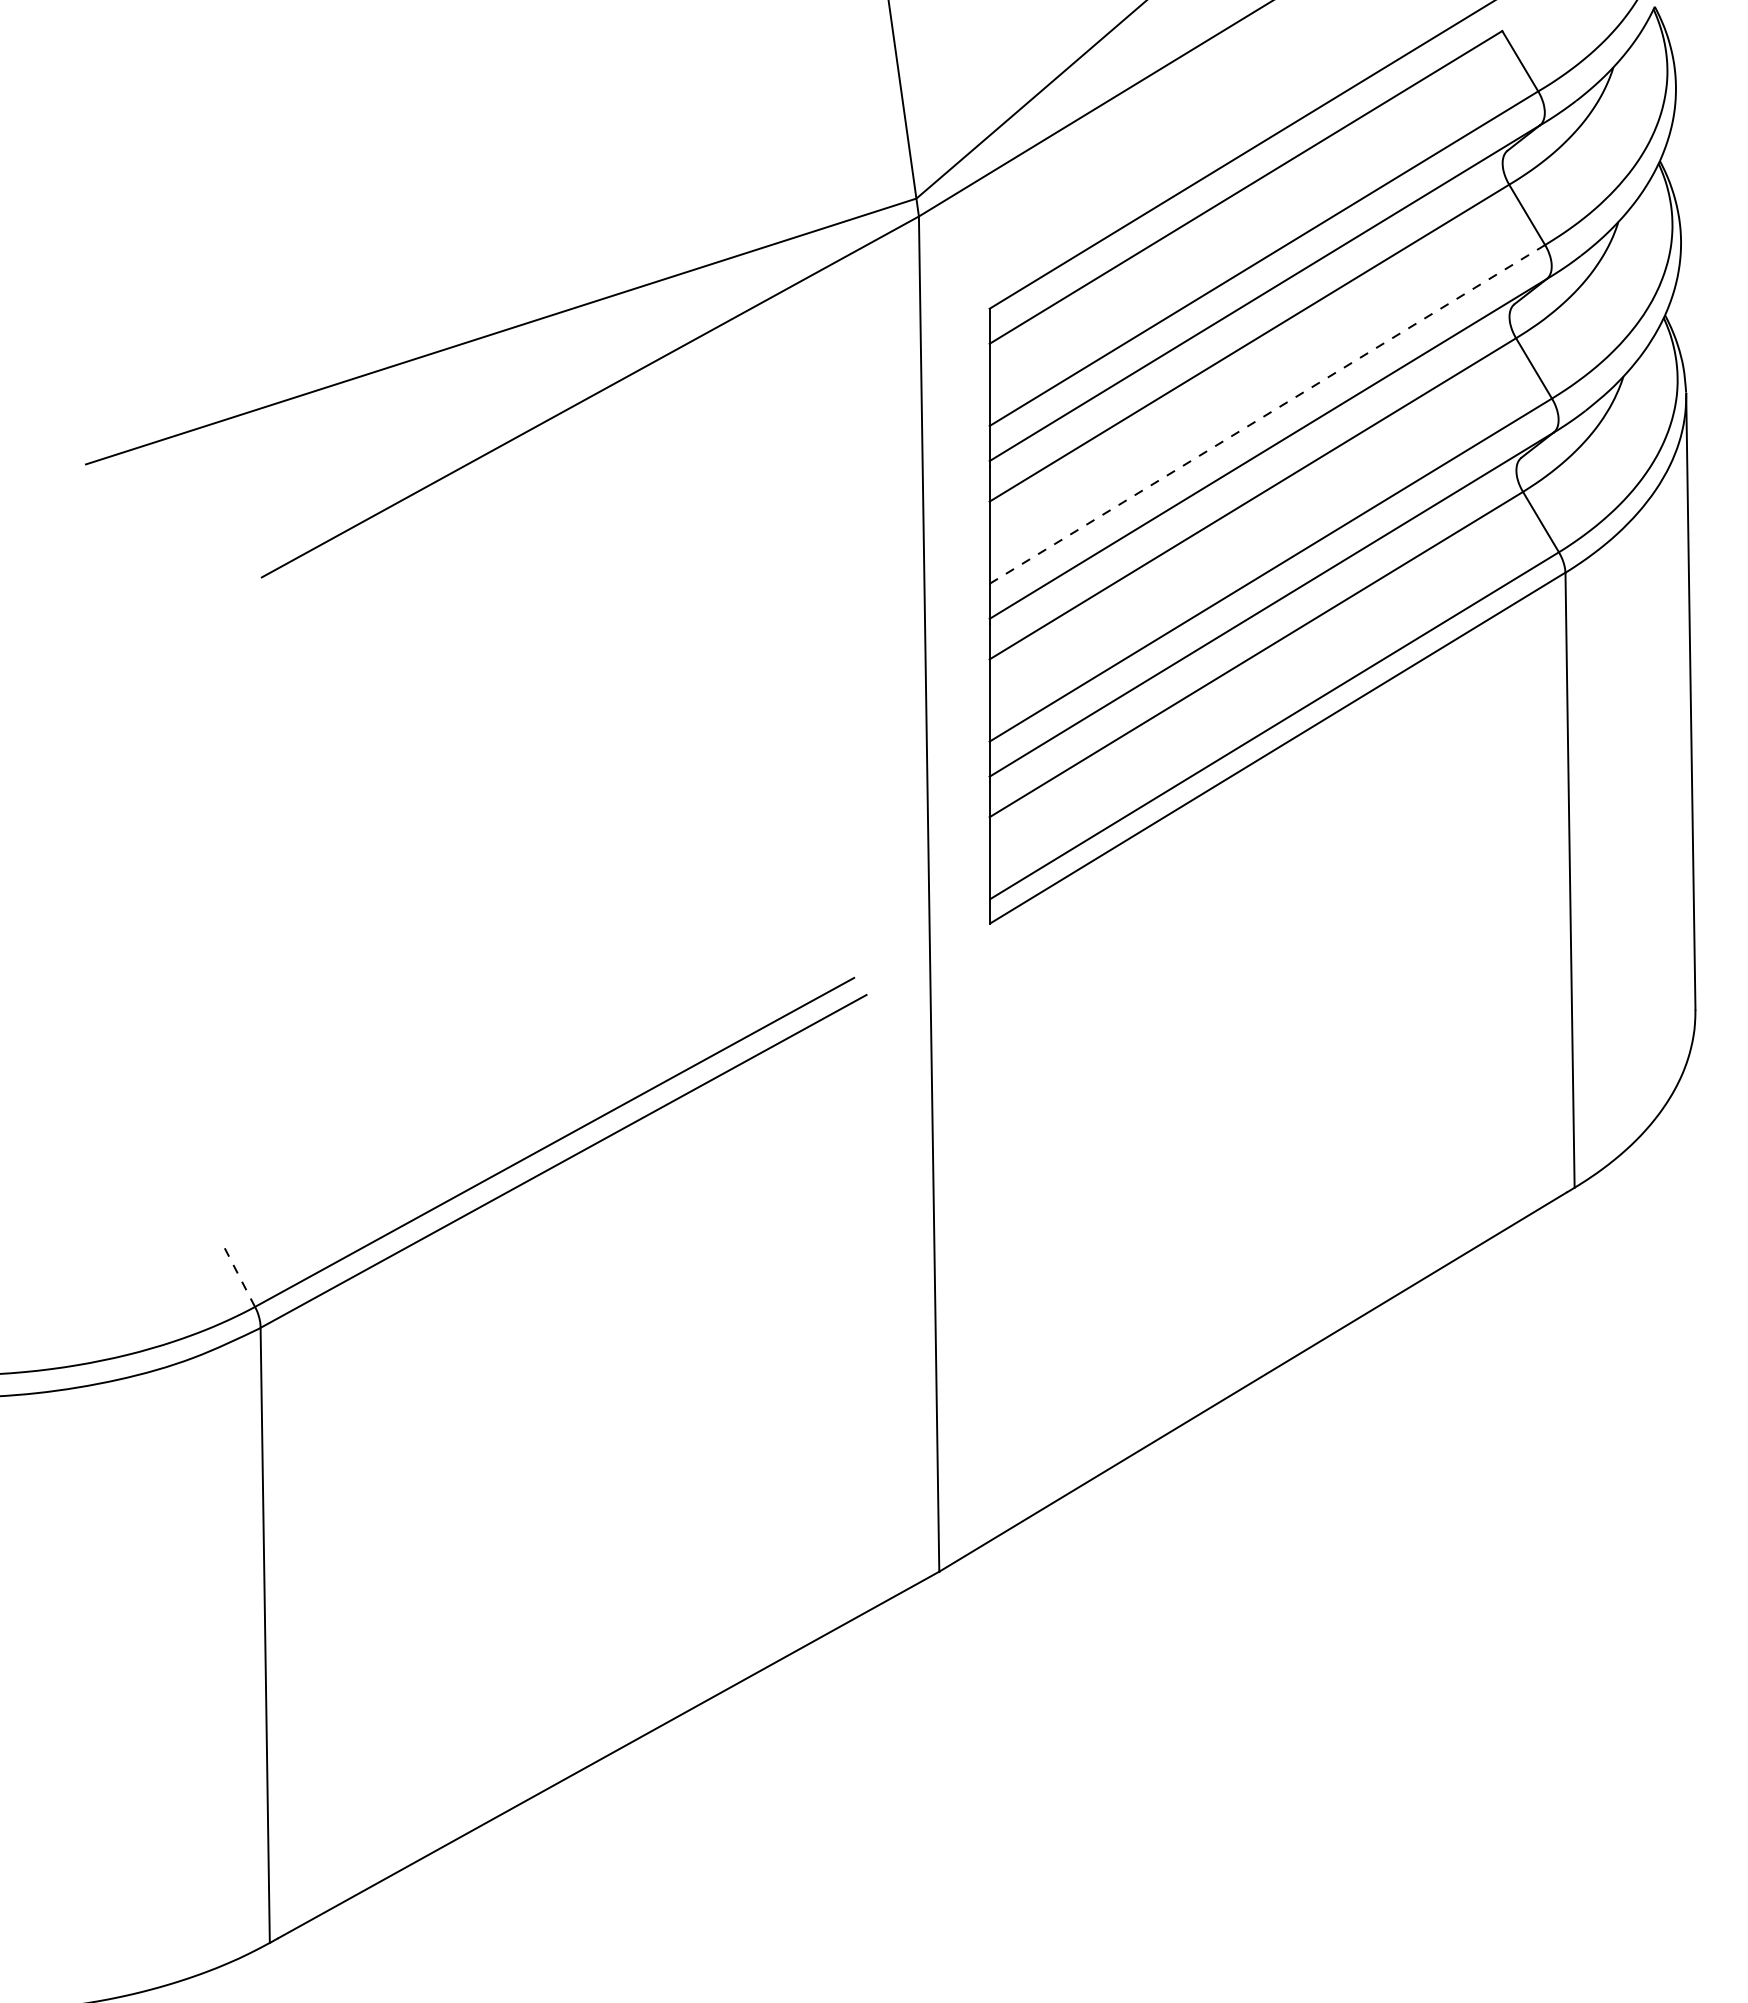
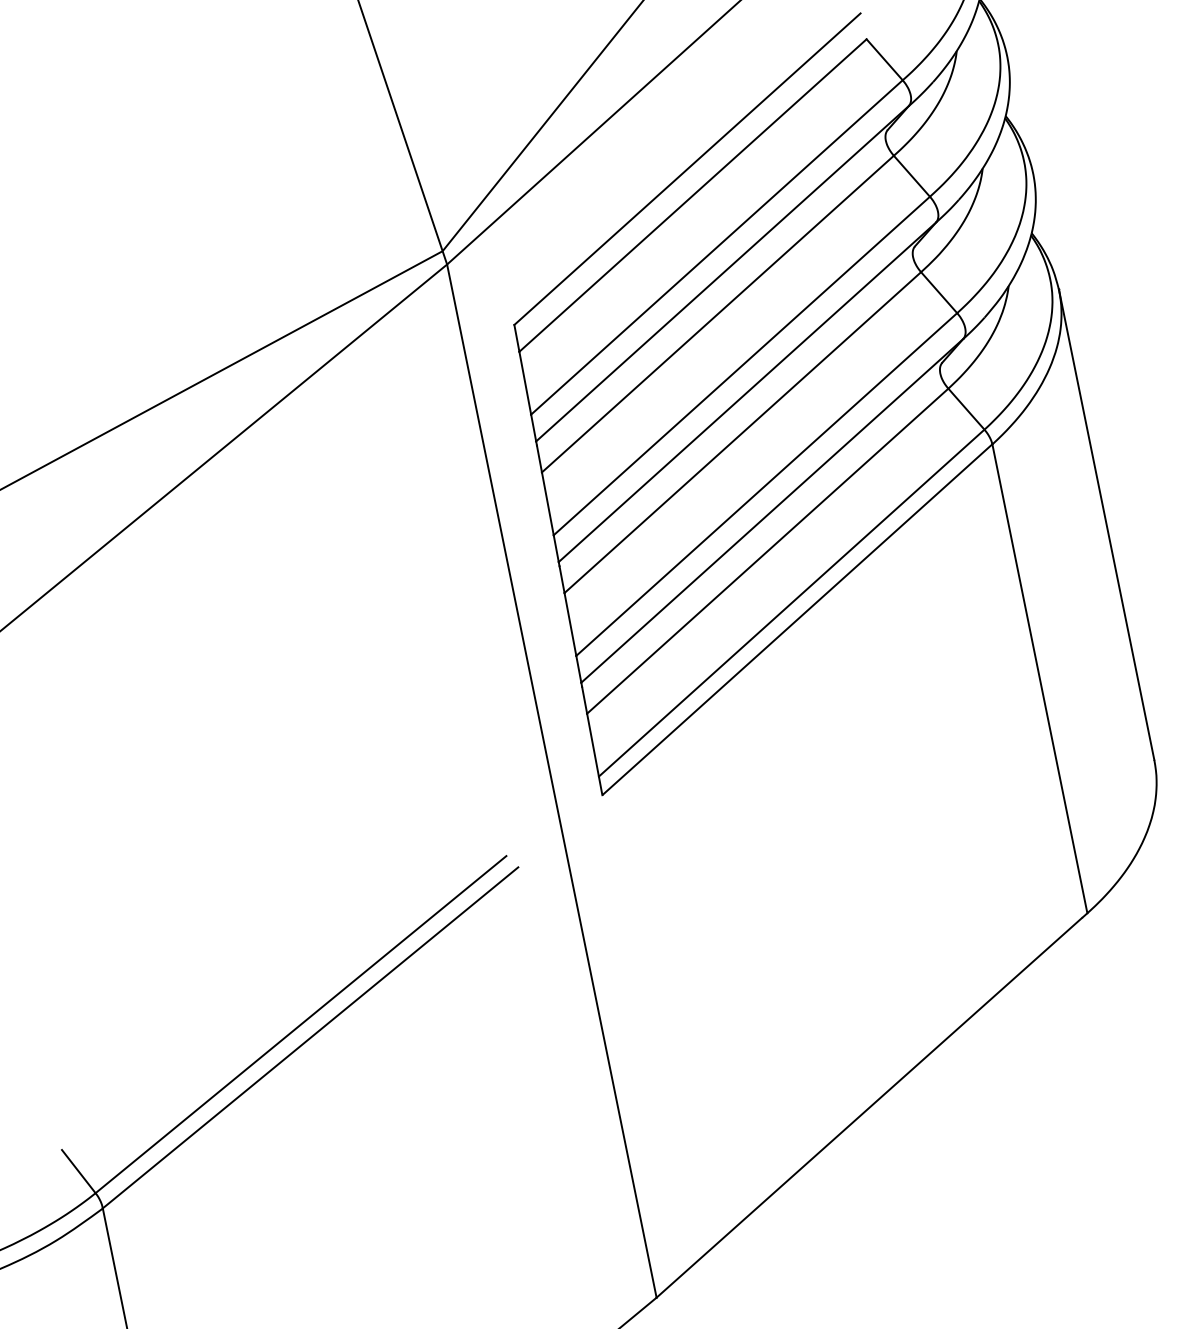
line: (1266, 414) -> (741, 366), dashed -> solid
line: (238, 1275) -> (78, 1171), dashed -> solid

